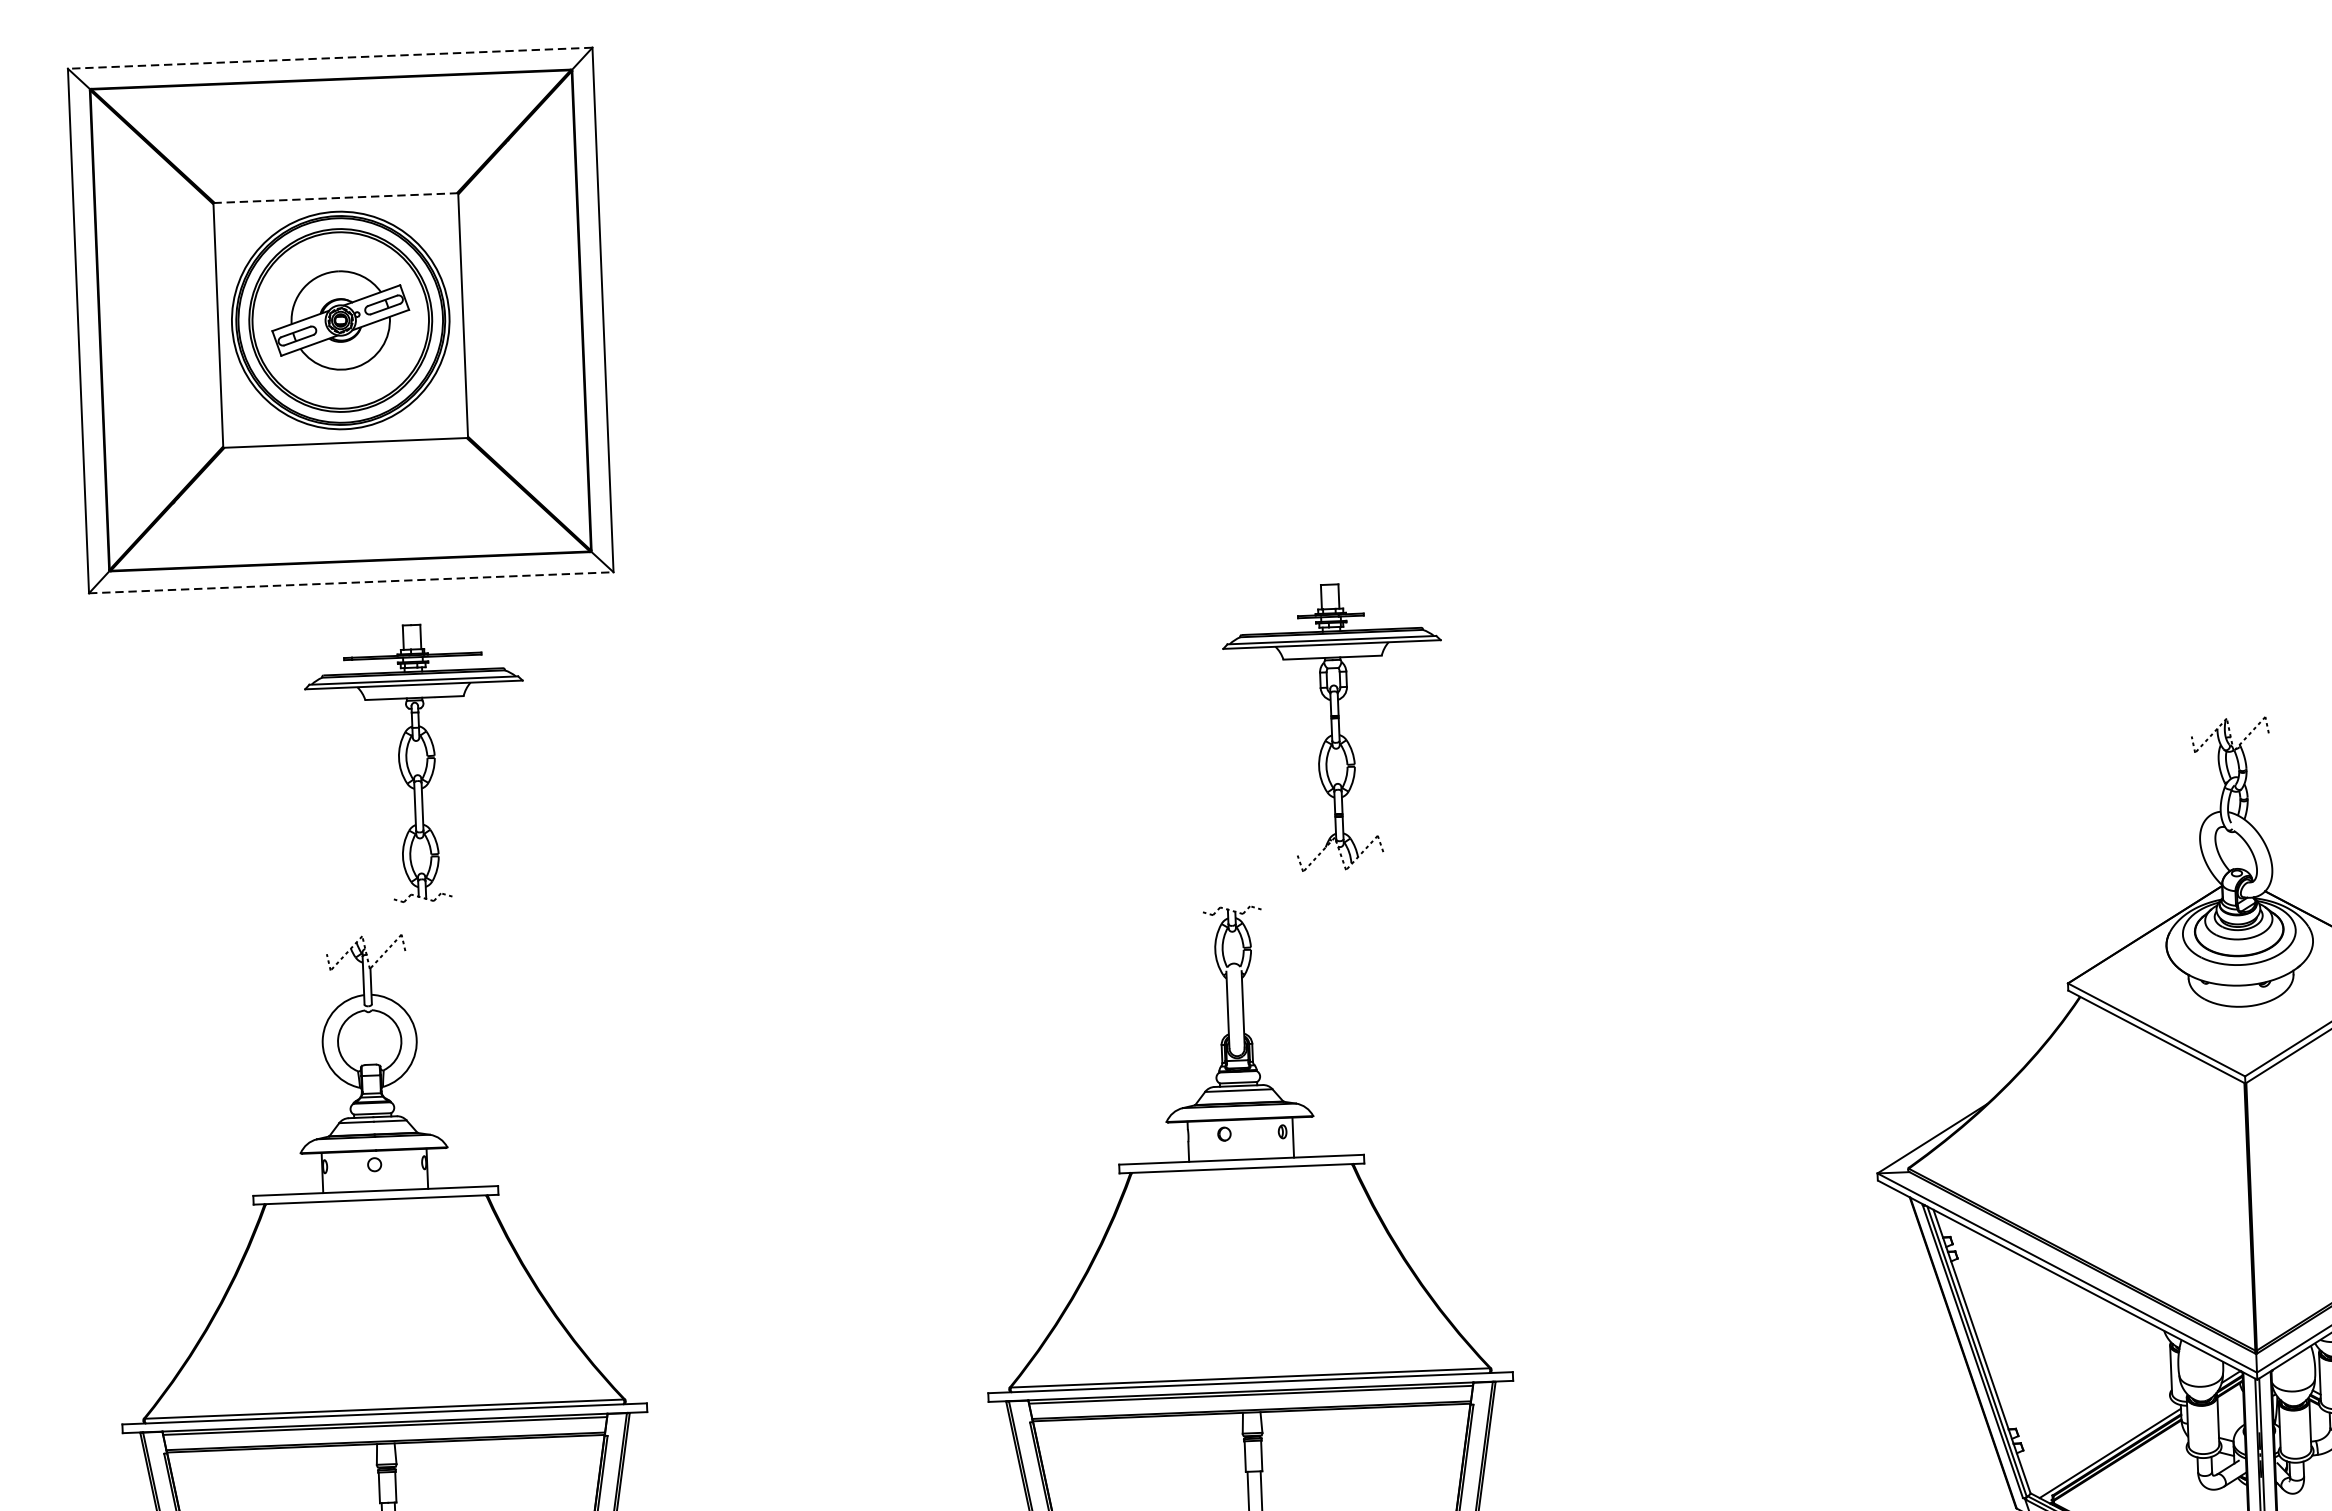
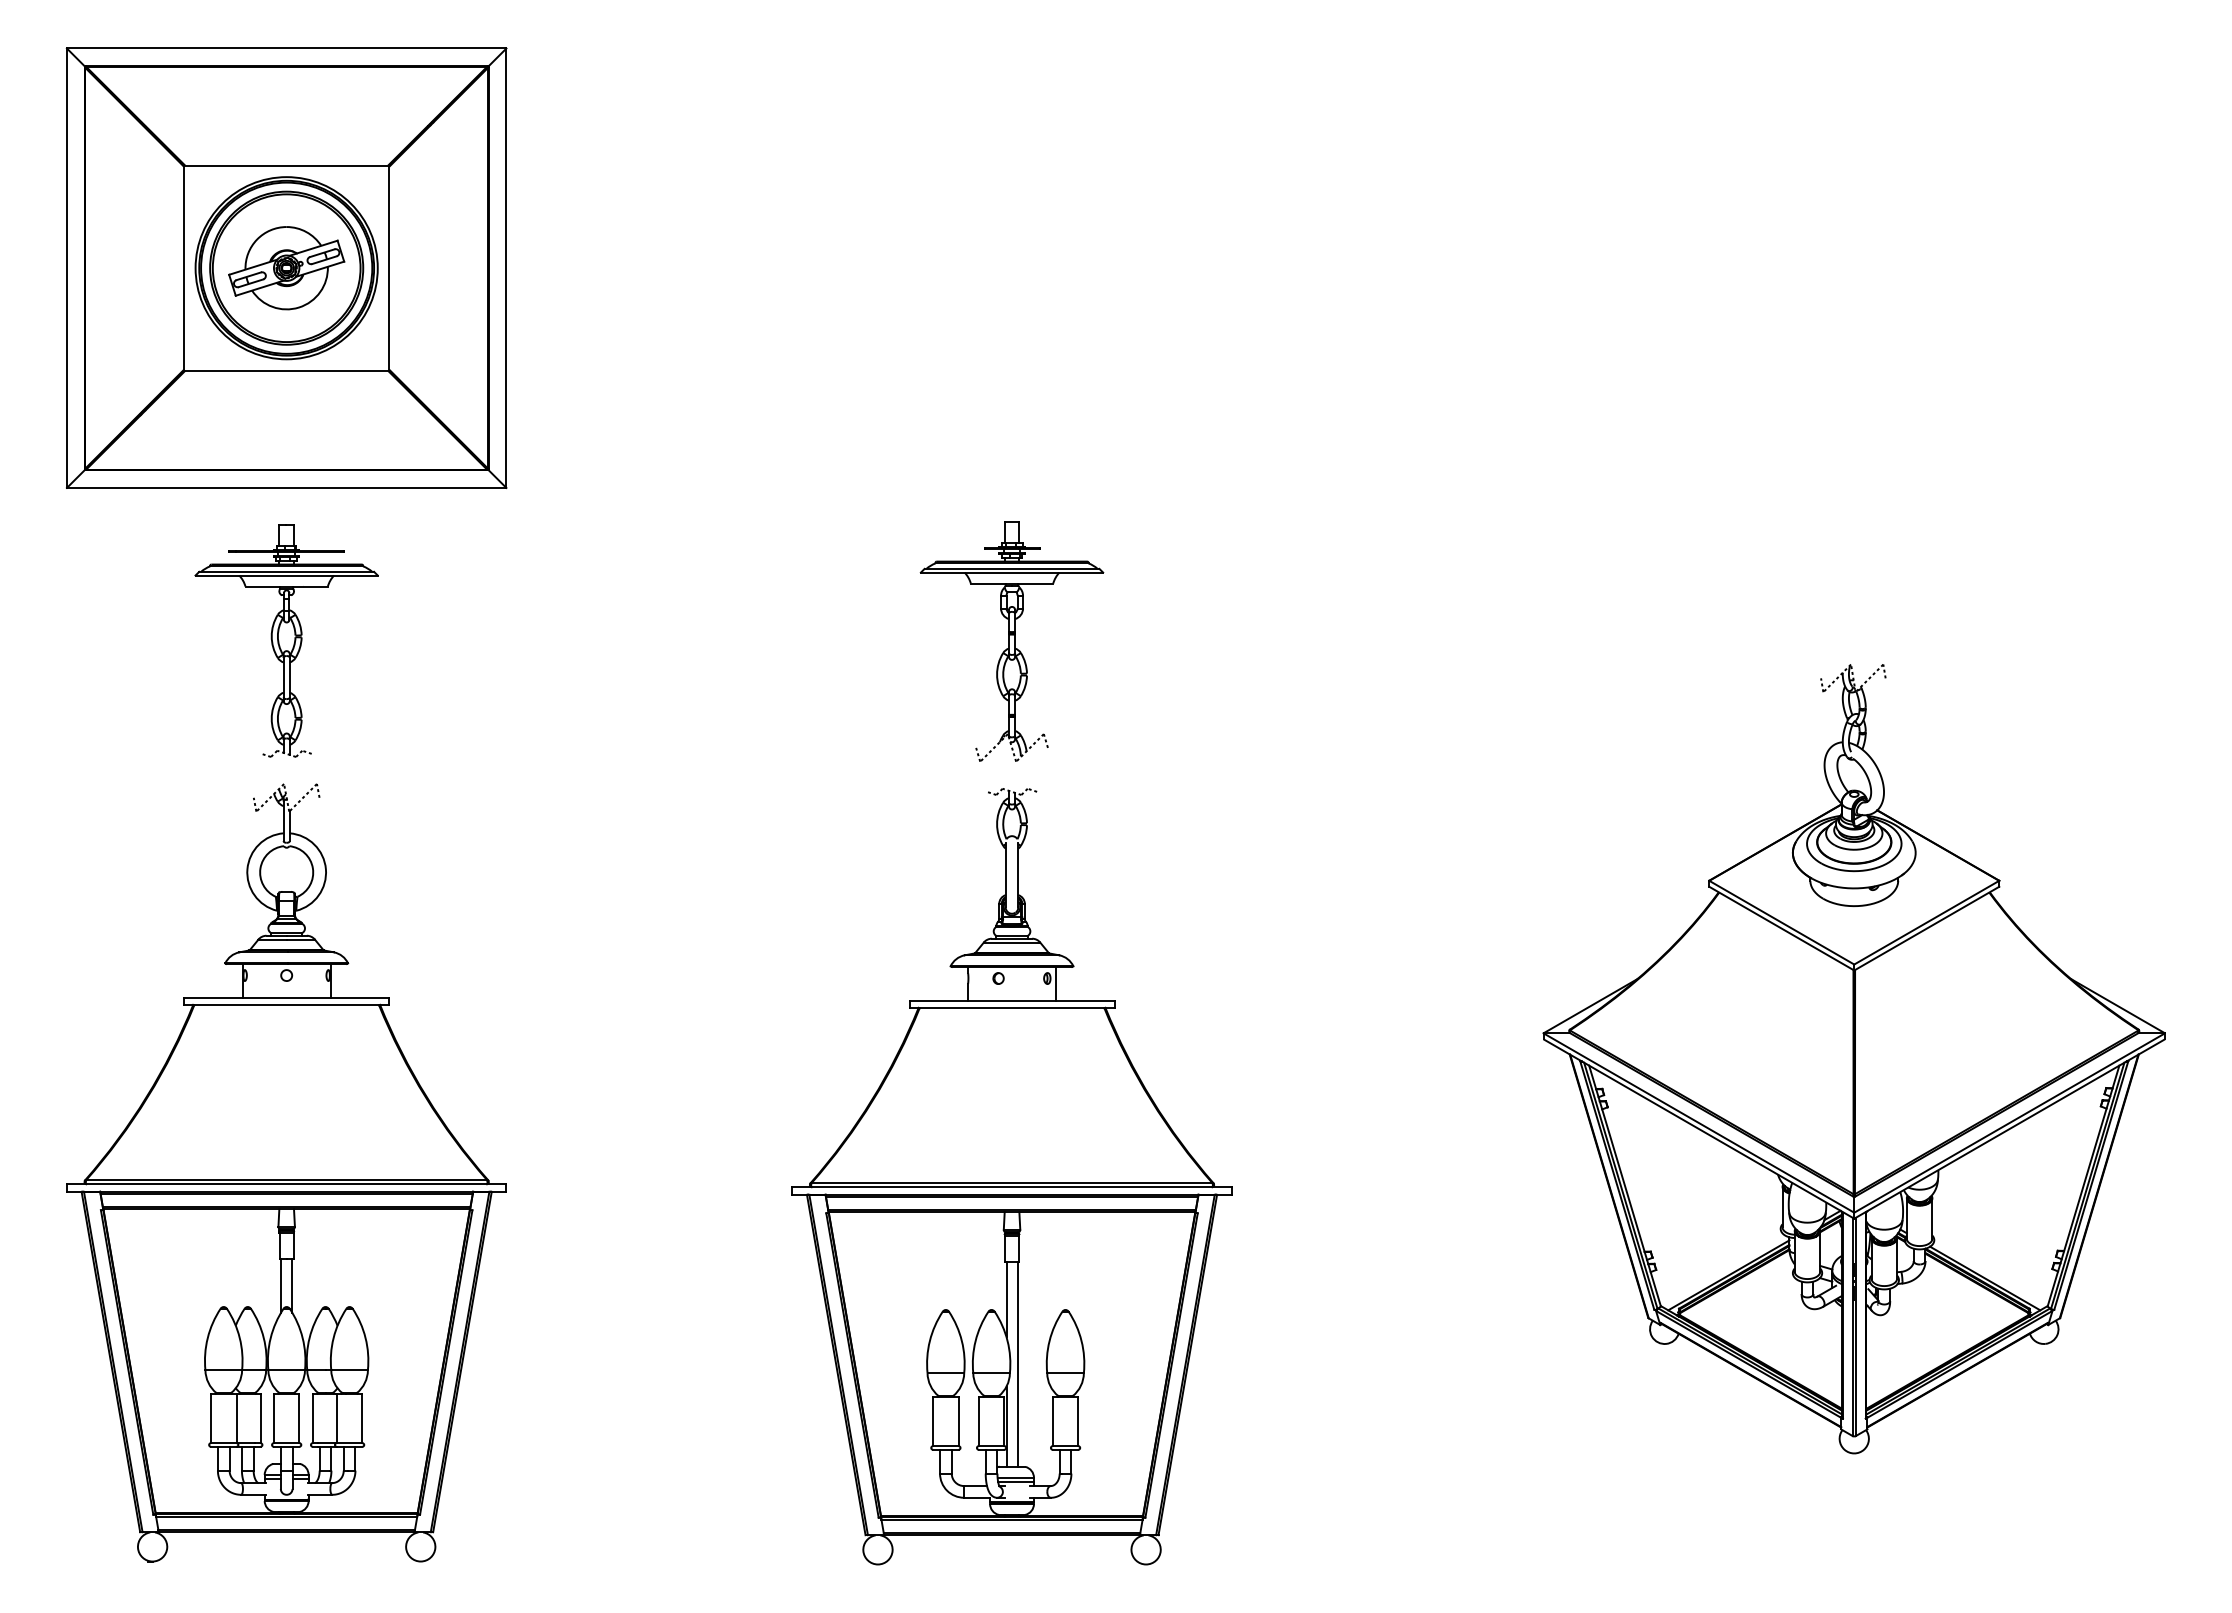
line: (329, 58) -> (286, 48), dashed -> solid
line: (335, 197) -> (286, 165), dashed -> solid
line: (351, 582) -> (286, 487), dashed -> solid
part: (1334, 726) -> (1011, 641), moved
part: (416, 762) -> (286, 640), moved

